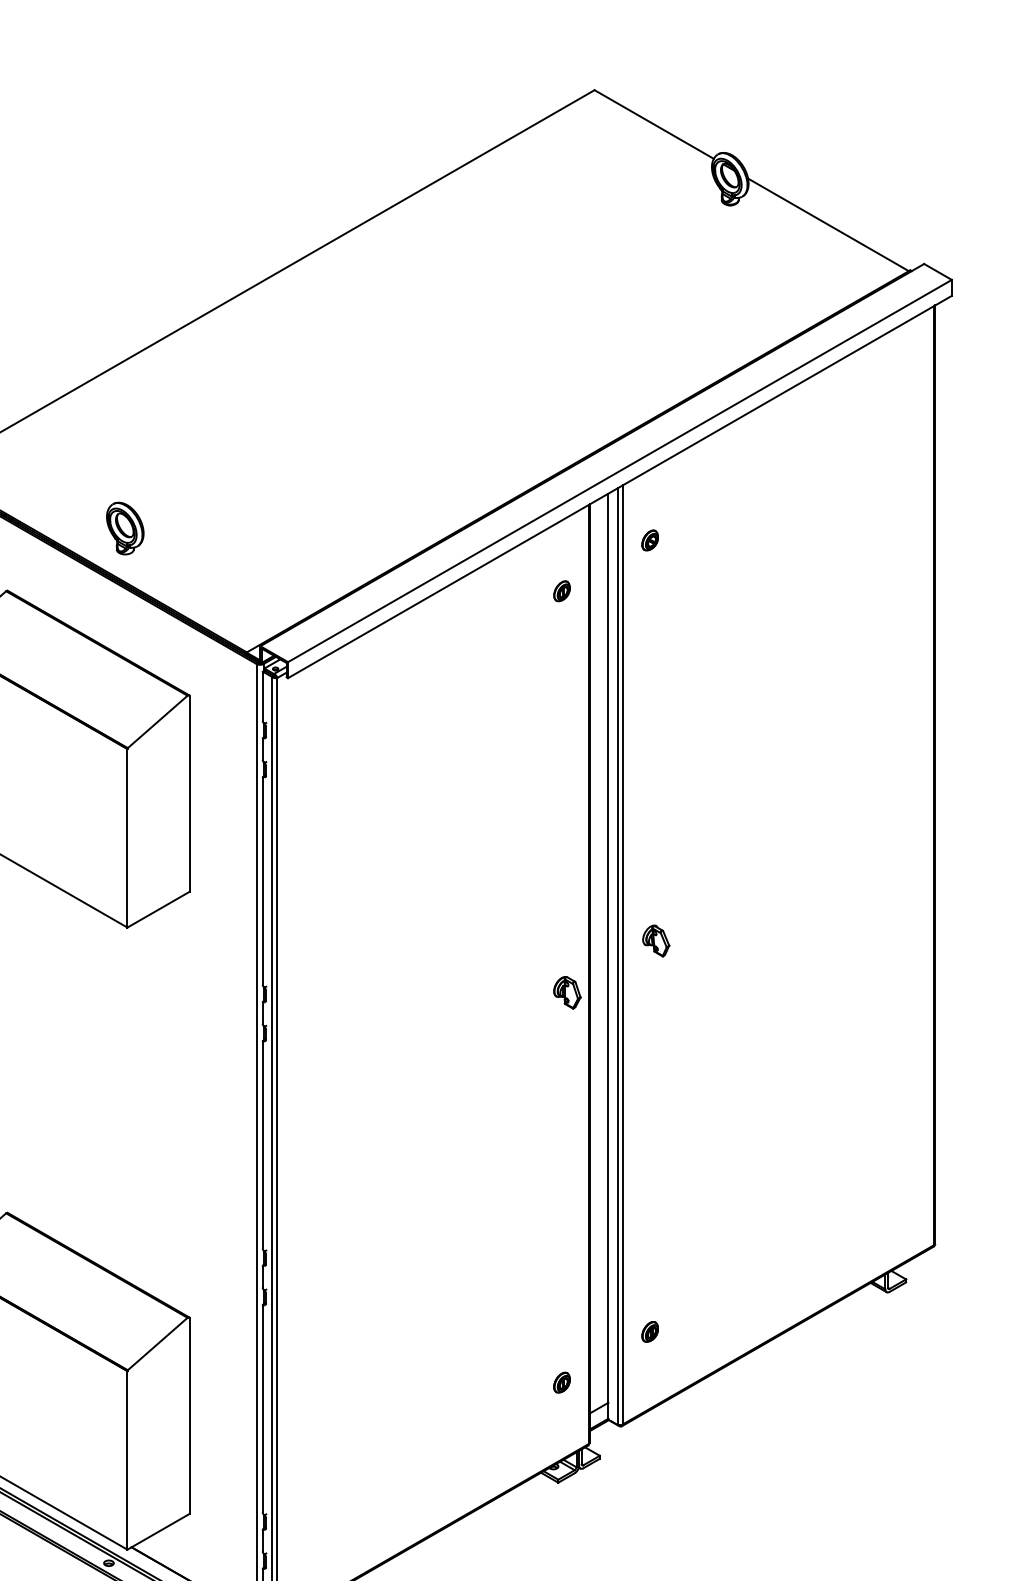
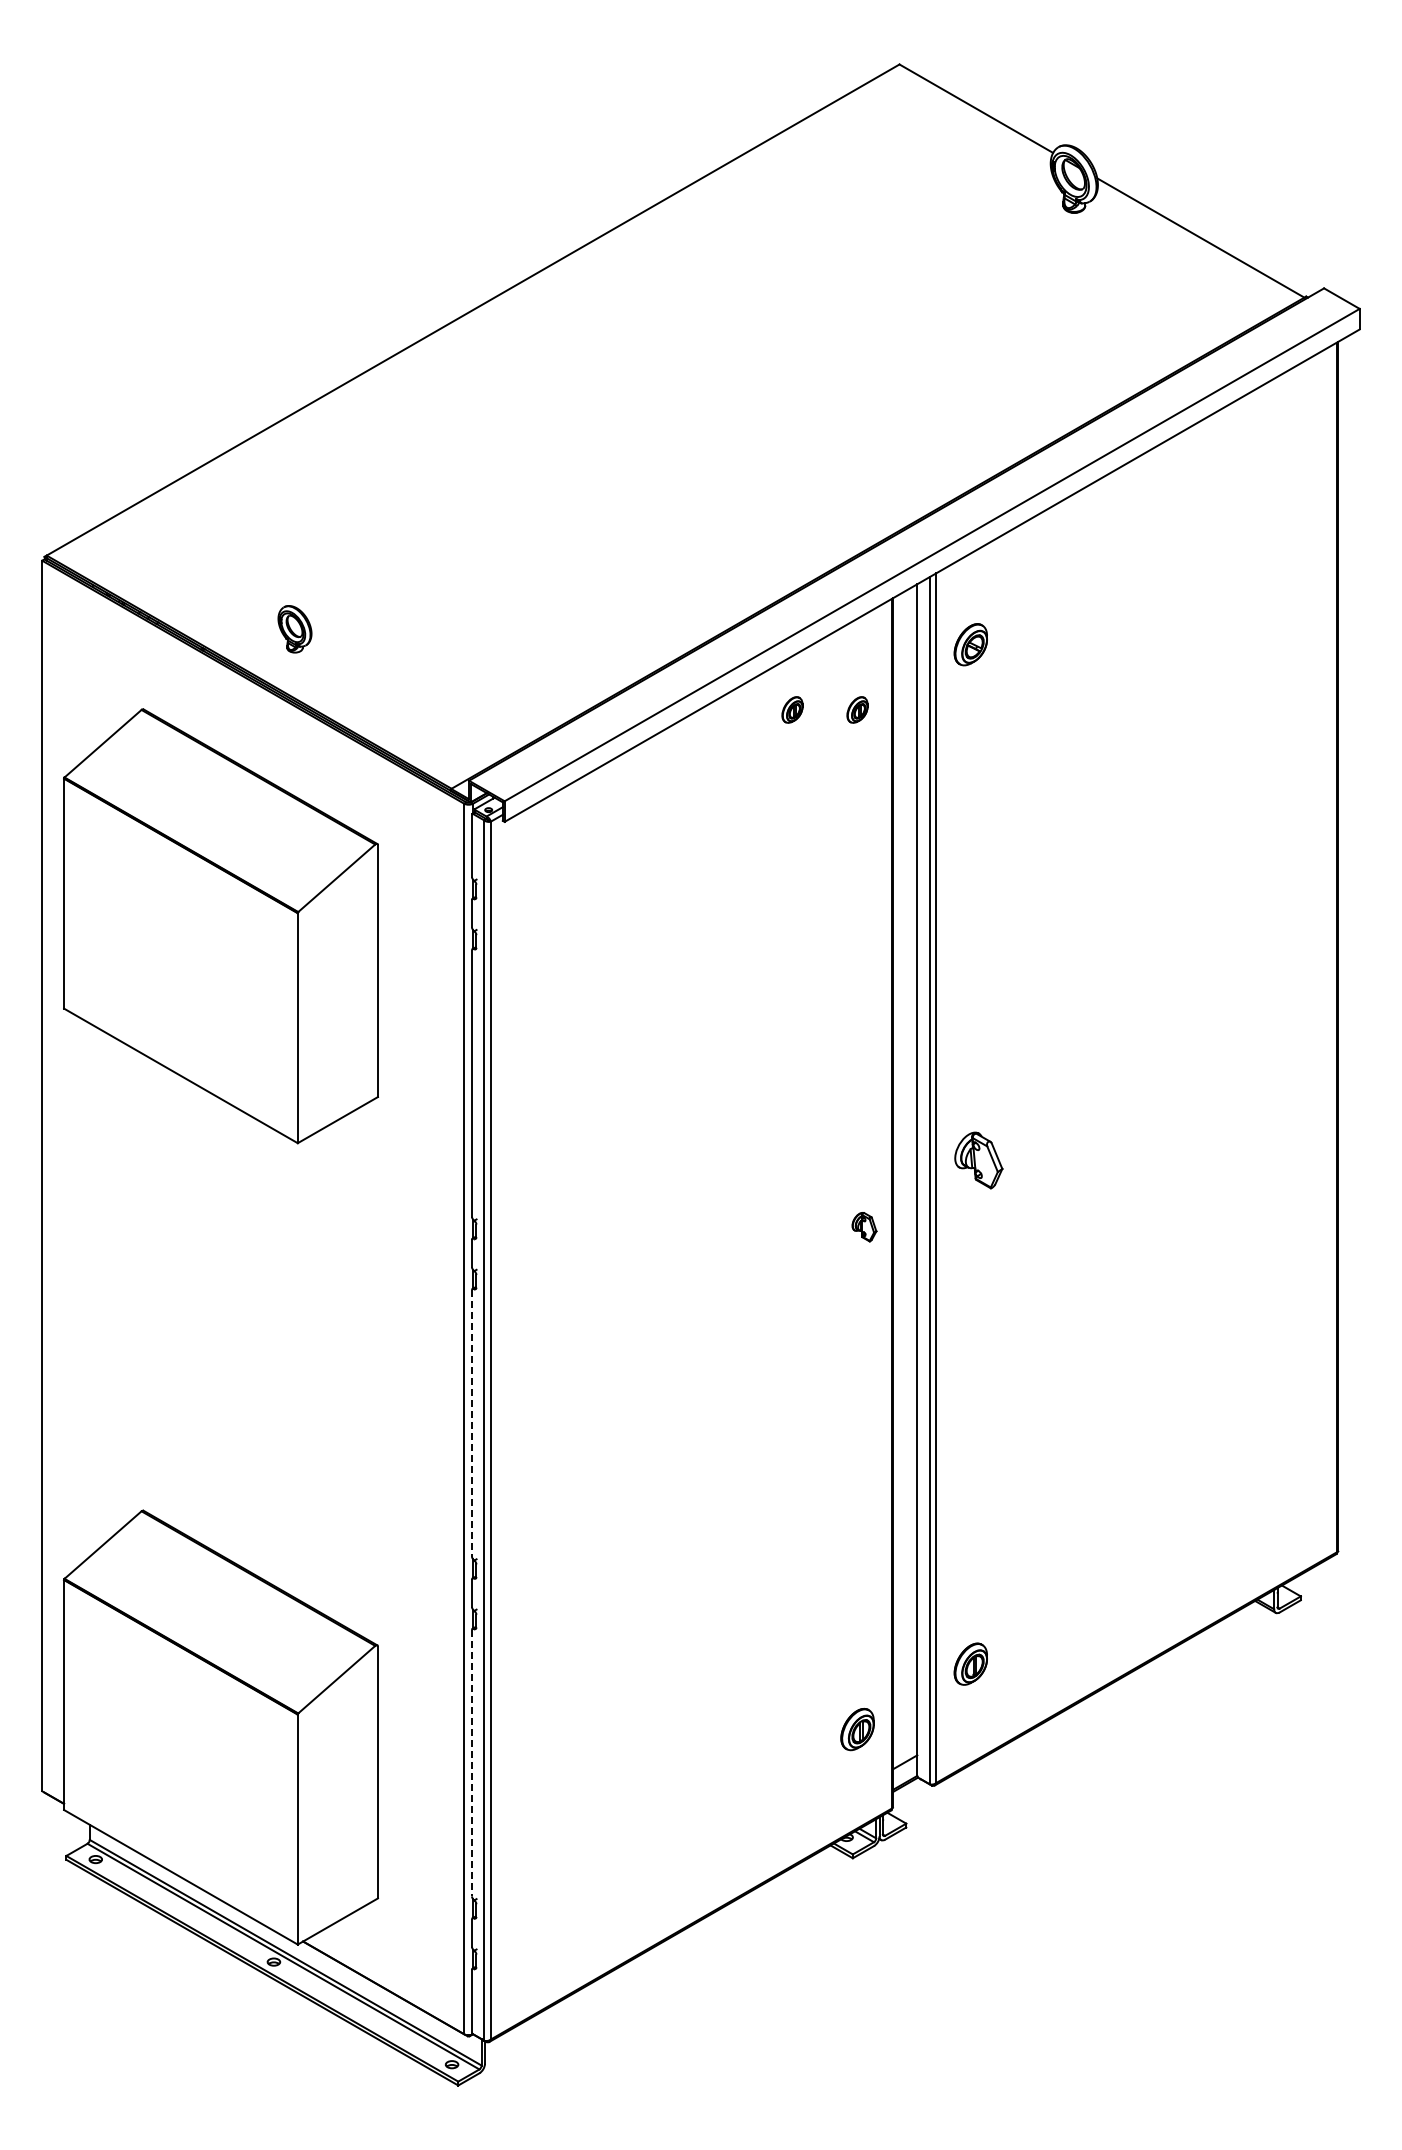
part: (124, 528) -> (294, 629), size x0.7
part: (650, 540) -> (971, 644), size x1.6
part: (511, 590) -> (792, 709), added
part: (655, 941) -> (978, 1160), size x1.4
part: (567, 992) -> (864, 1226), size x0.7
line: (263, 1145) -> (472, 1423), solid -> dashed
part: (650, 1331) -> (971, 1663), size x1.6
part: (561, 1382) -> (857, 1729), size x1.6
line: (263, 1409) -> (472, 1763), solid -> dashed

